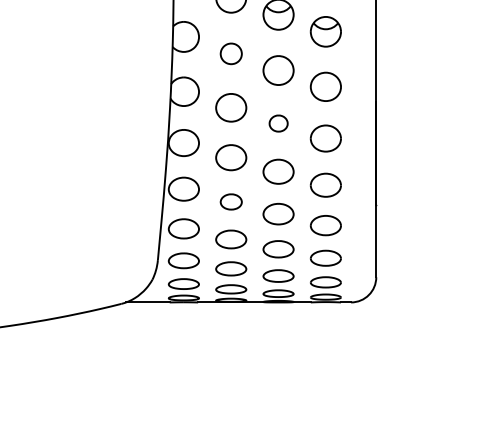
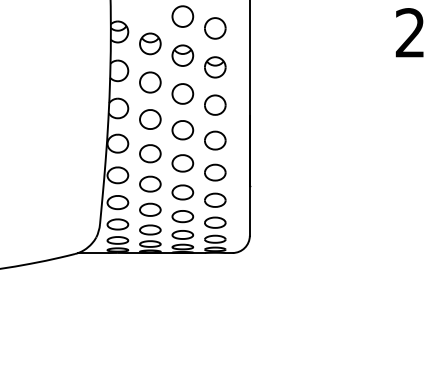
part: (231, 53) -> (150, 82), size x1.43
part: (278, 123) -> (182, 130), size x1.67
part: (231, 201) -> (150, 183), size x1.43

